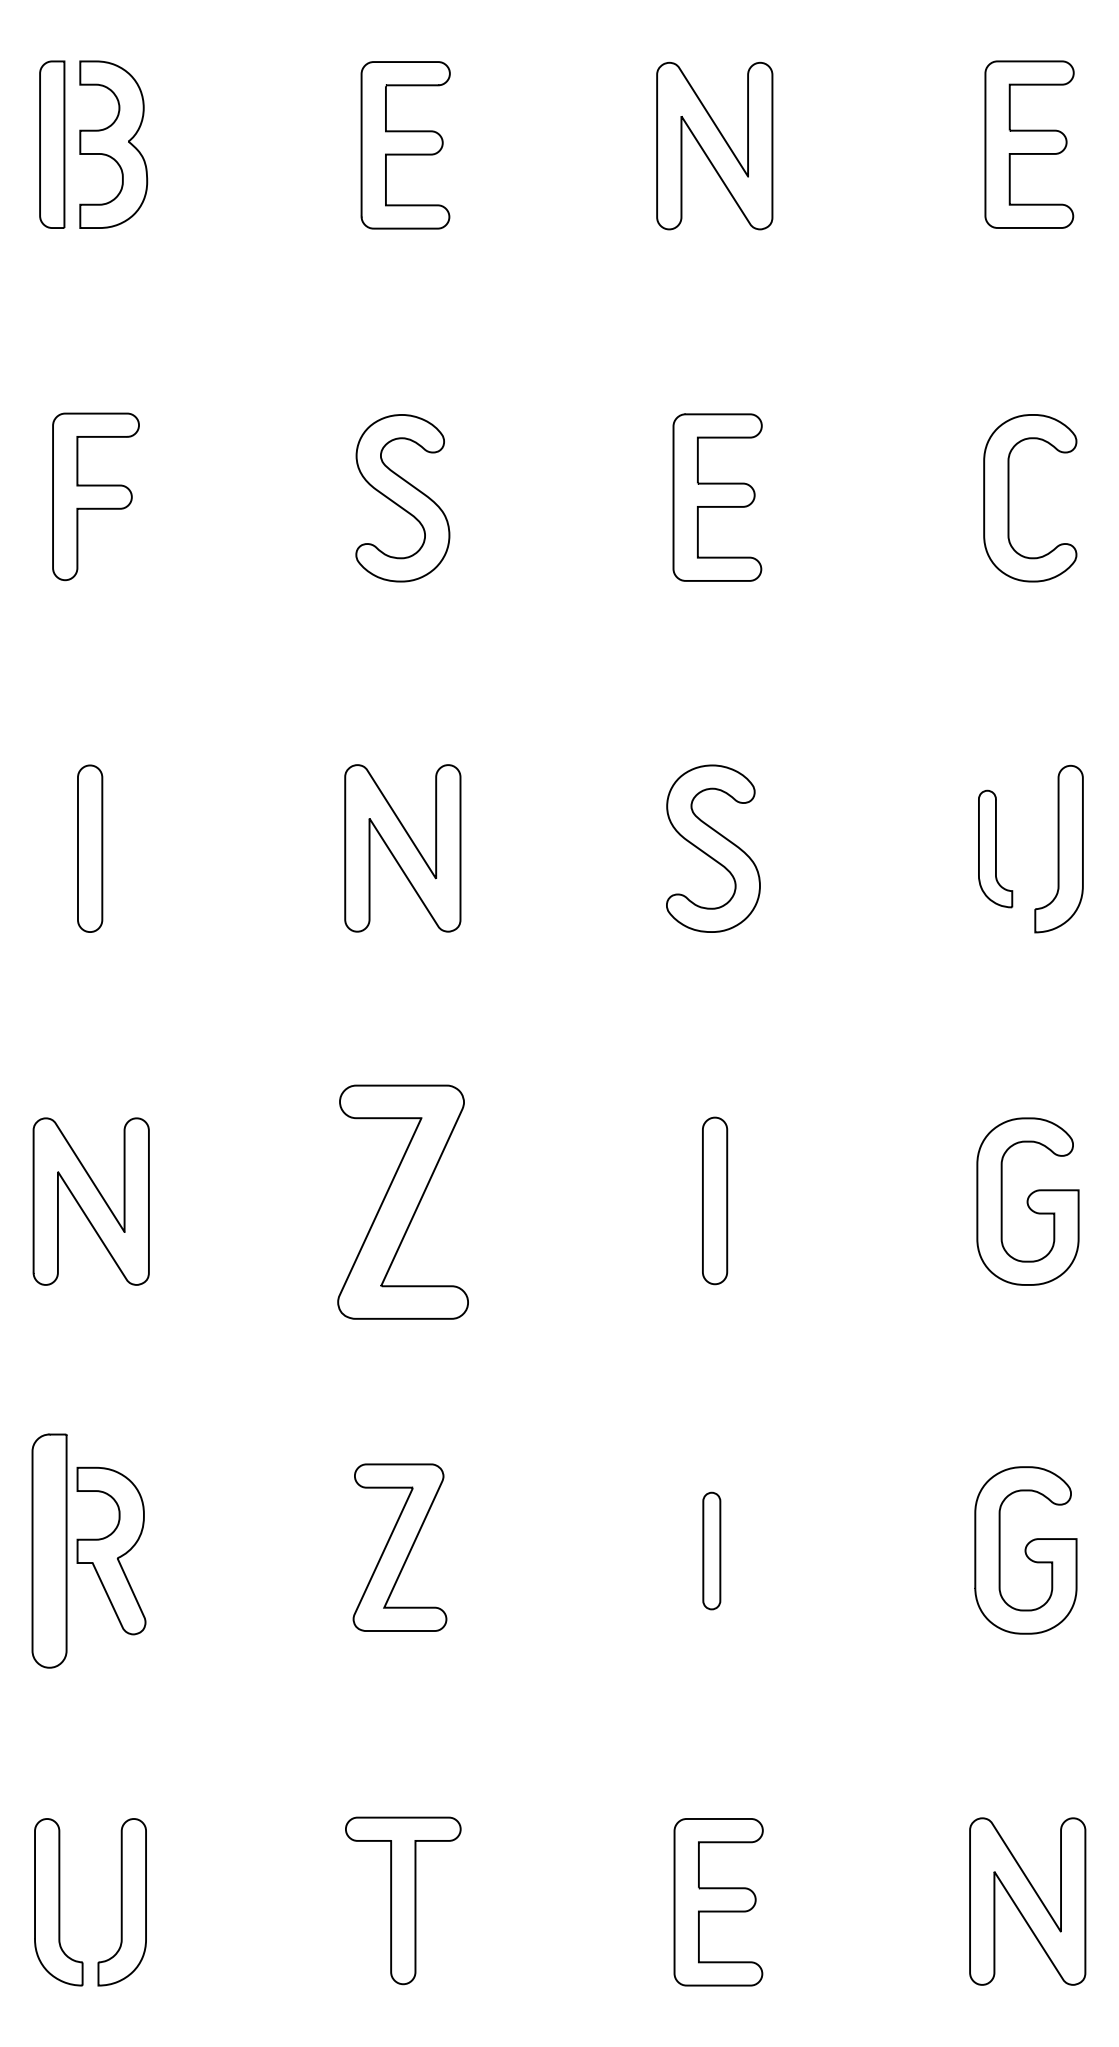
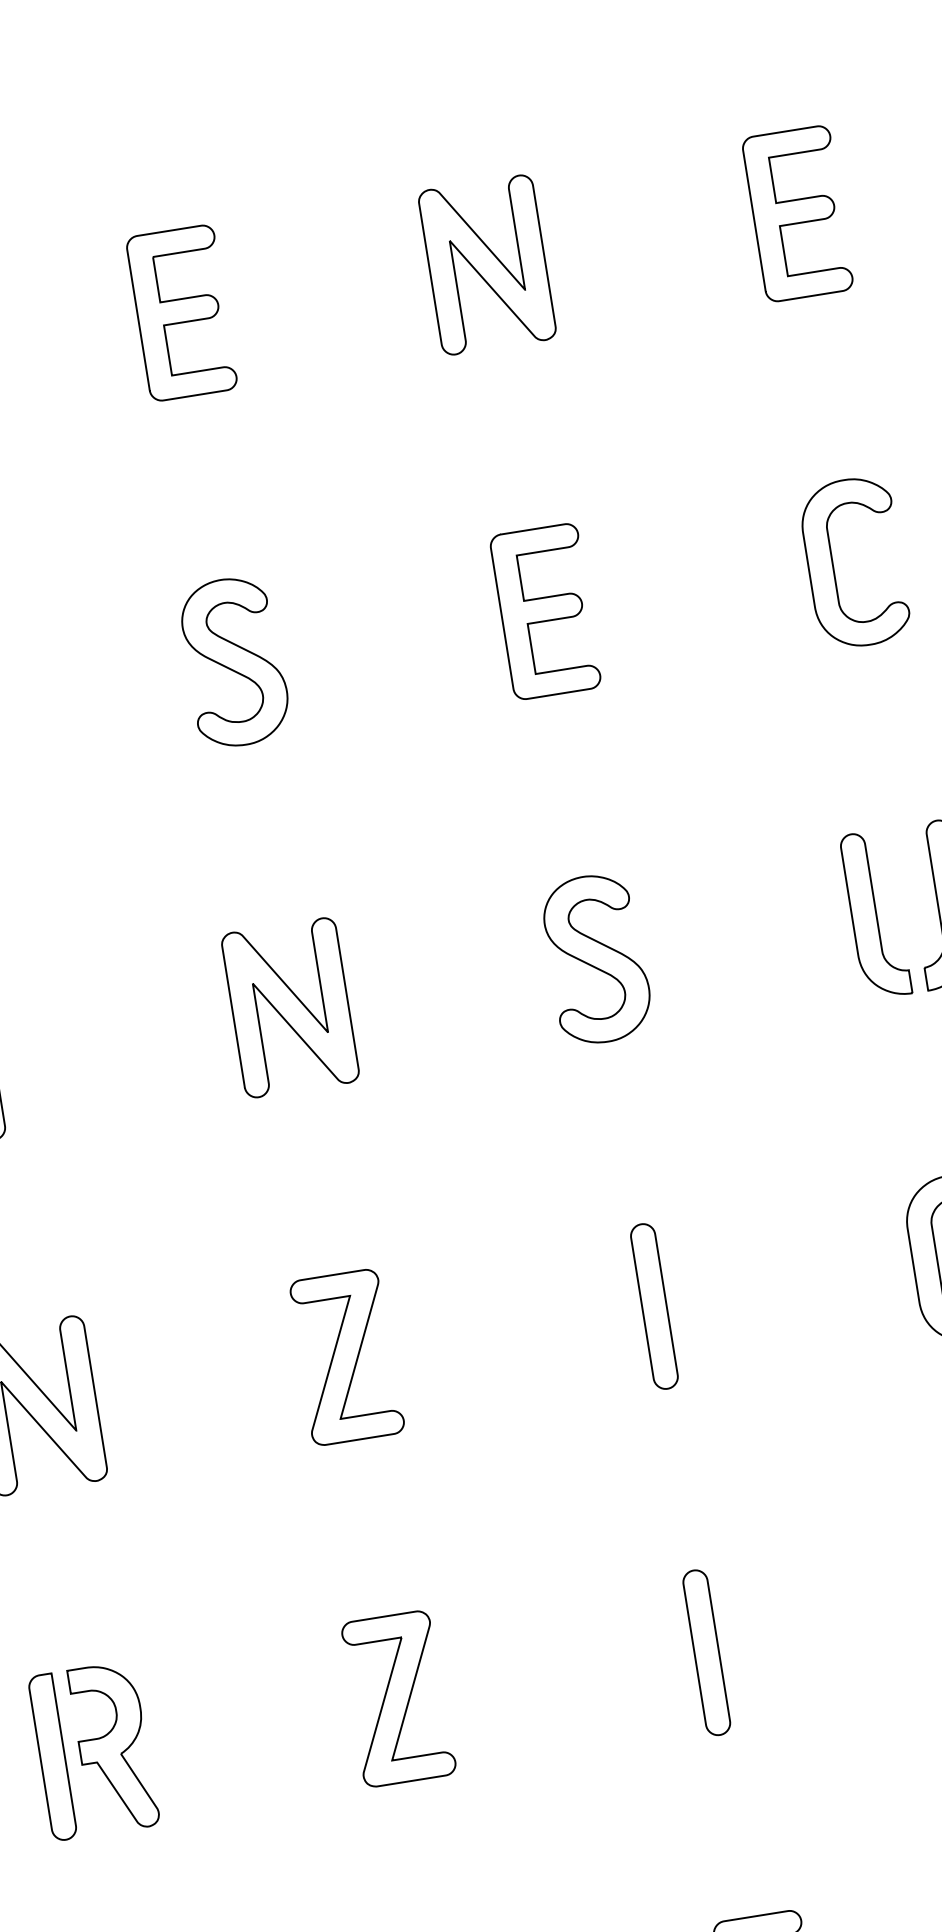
part: (995, 848) -> (875, 914), size x1.43
part: (402, 1202) -> (346, 1357), size x0.71
part: (49, 1550) -> (52, 1756), size x0.71
part: (711, 1550) -> (706, 1652), size x1.43

